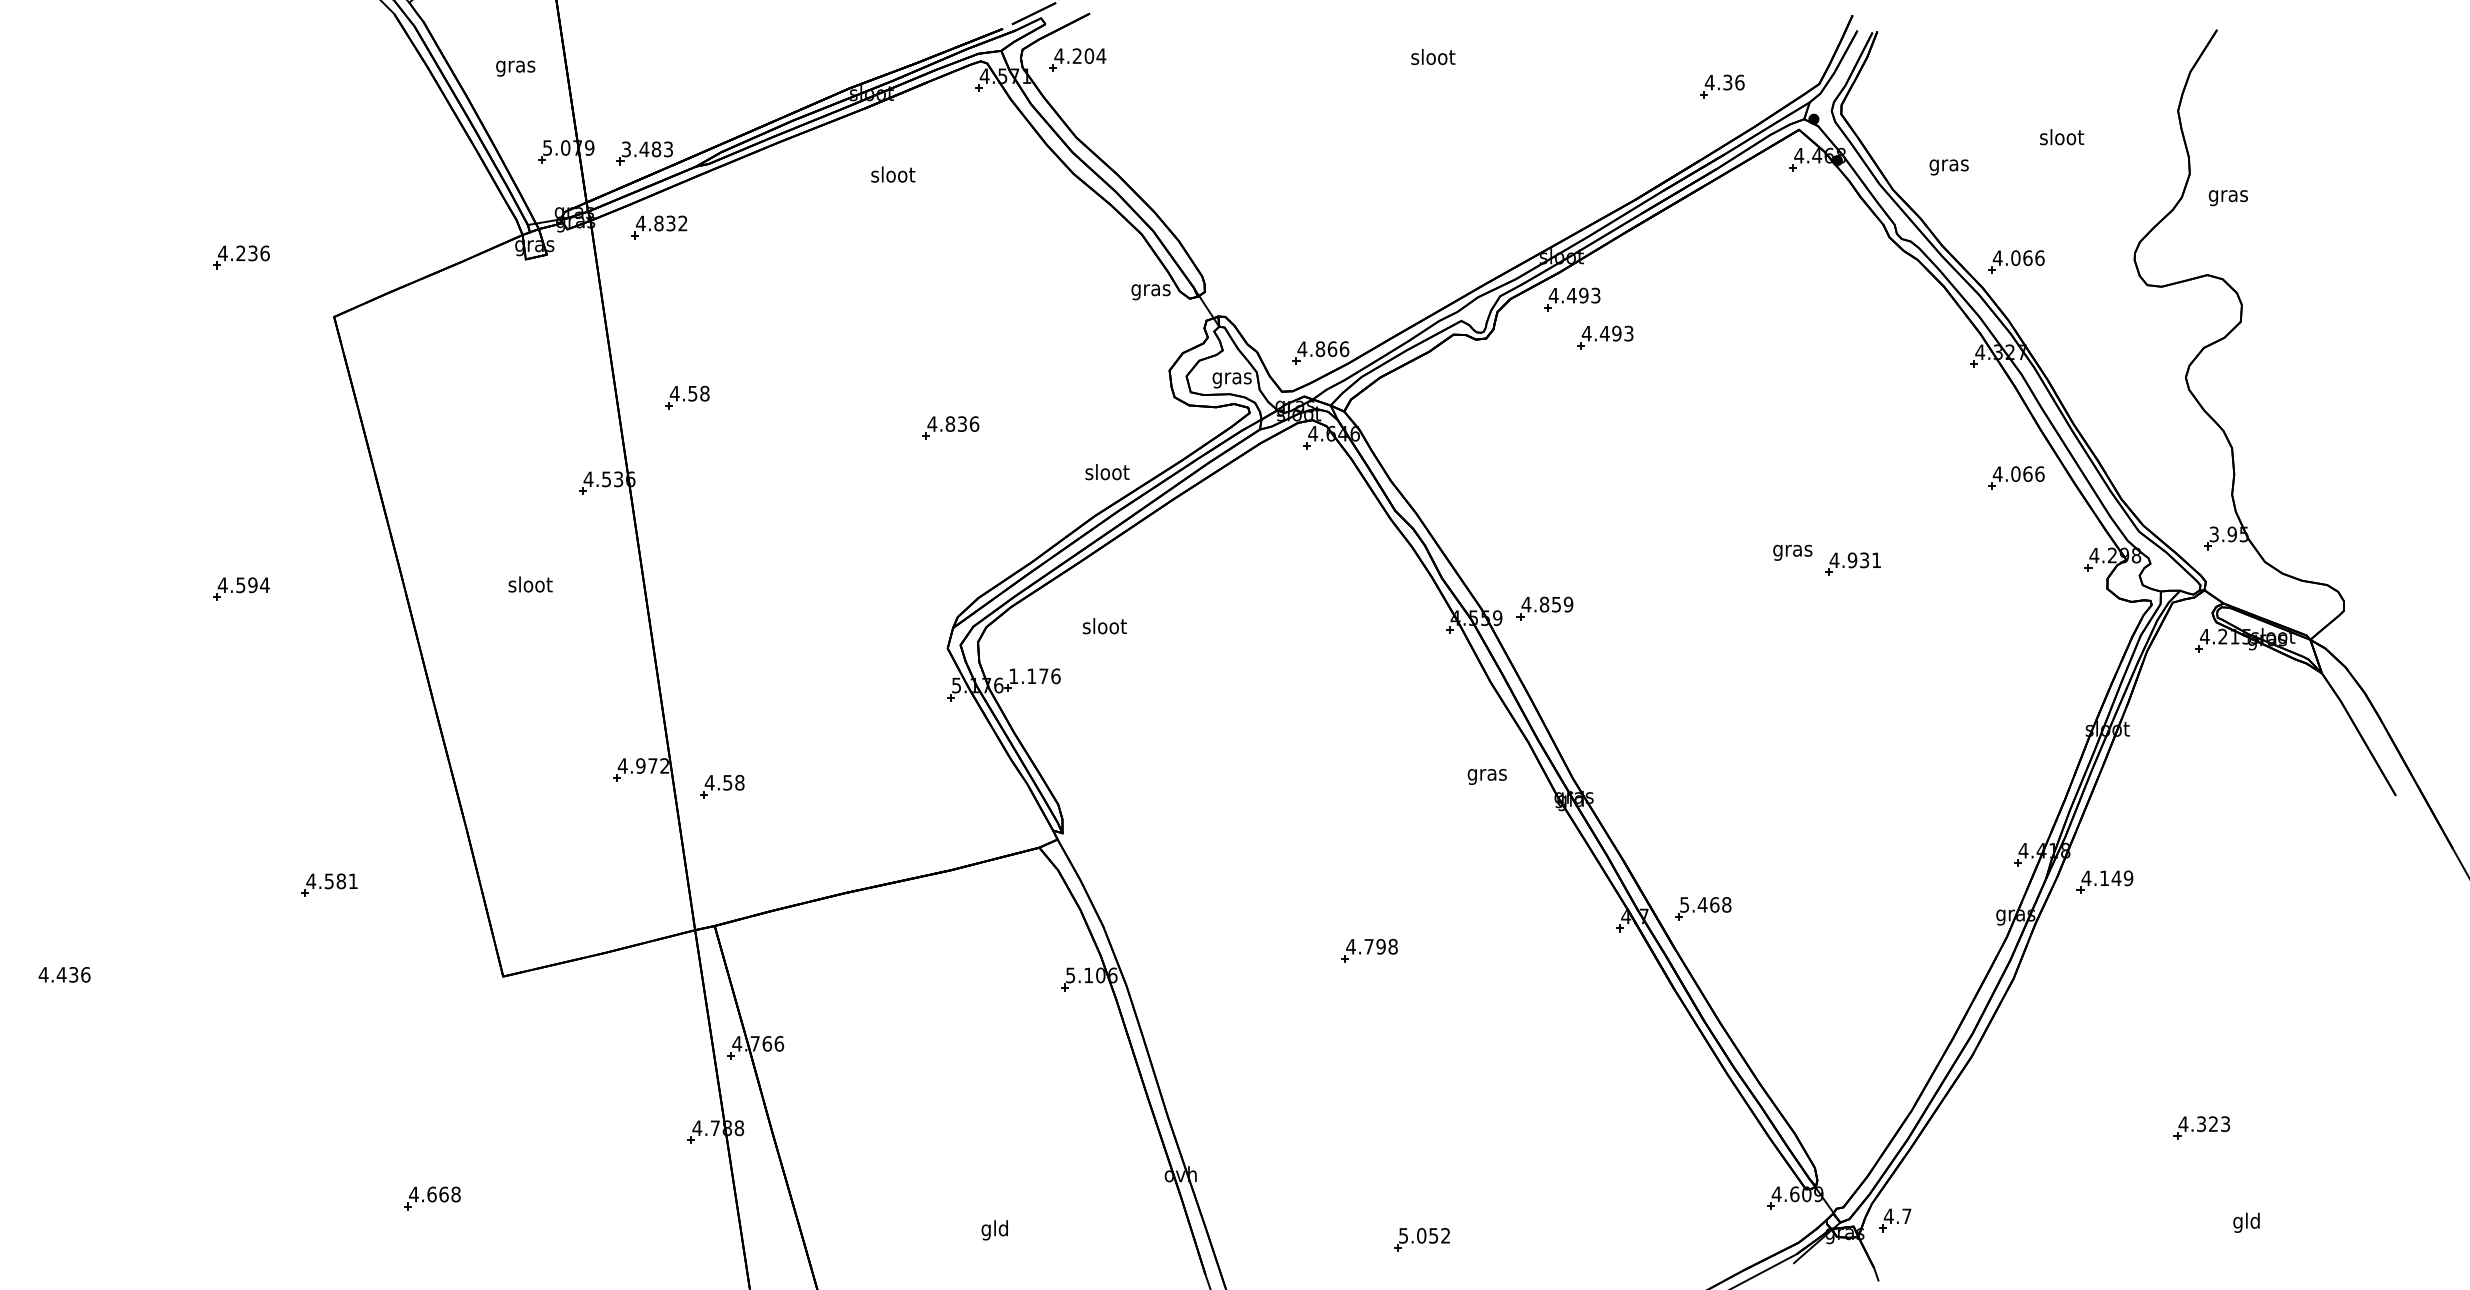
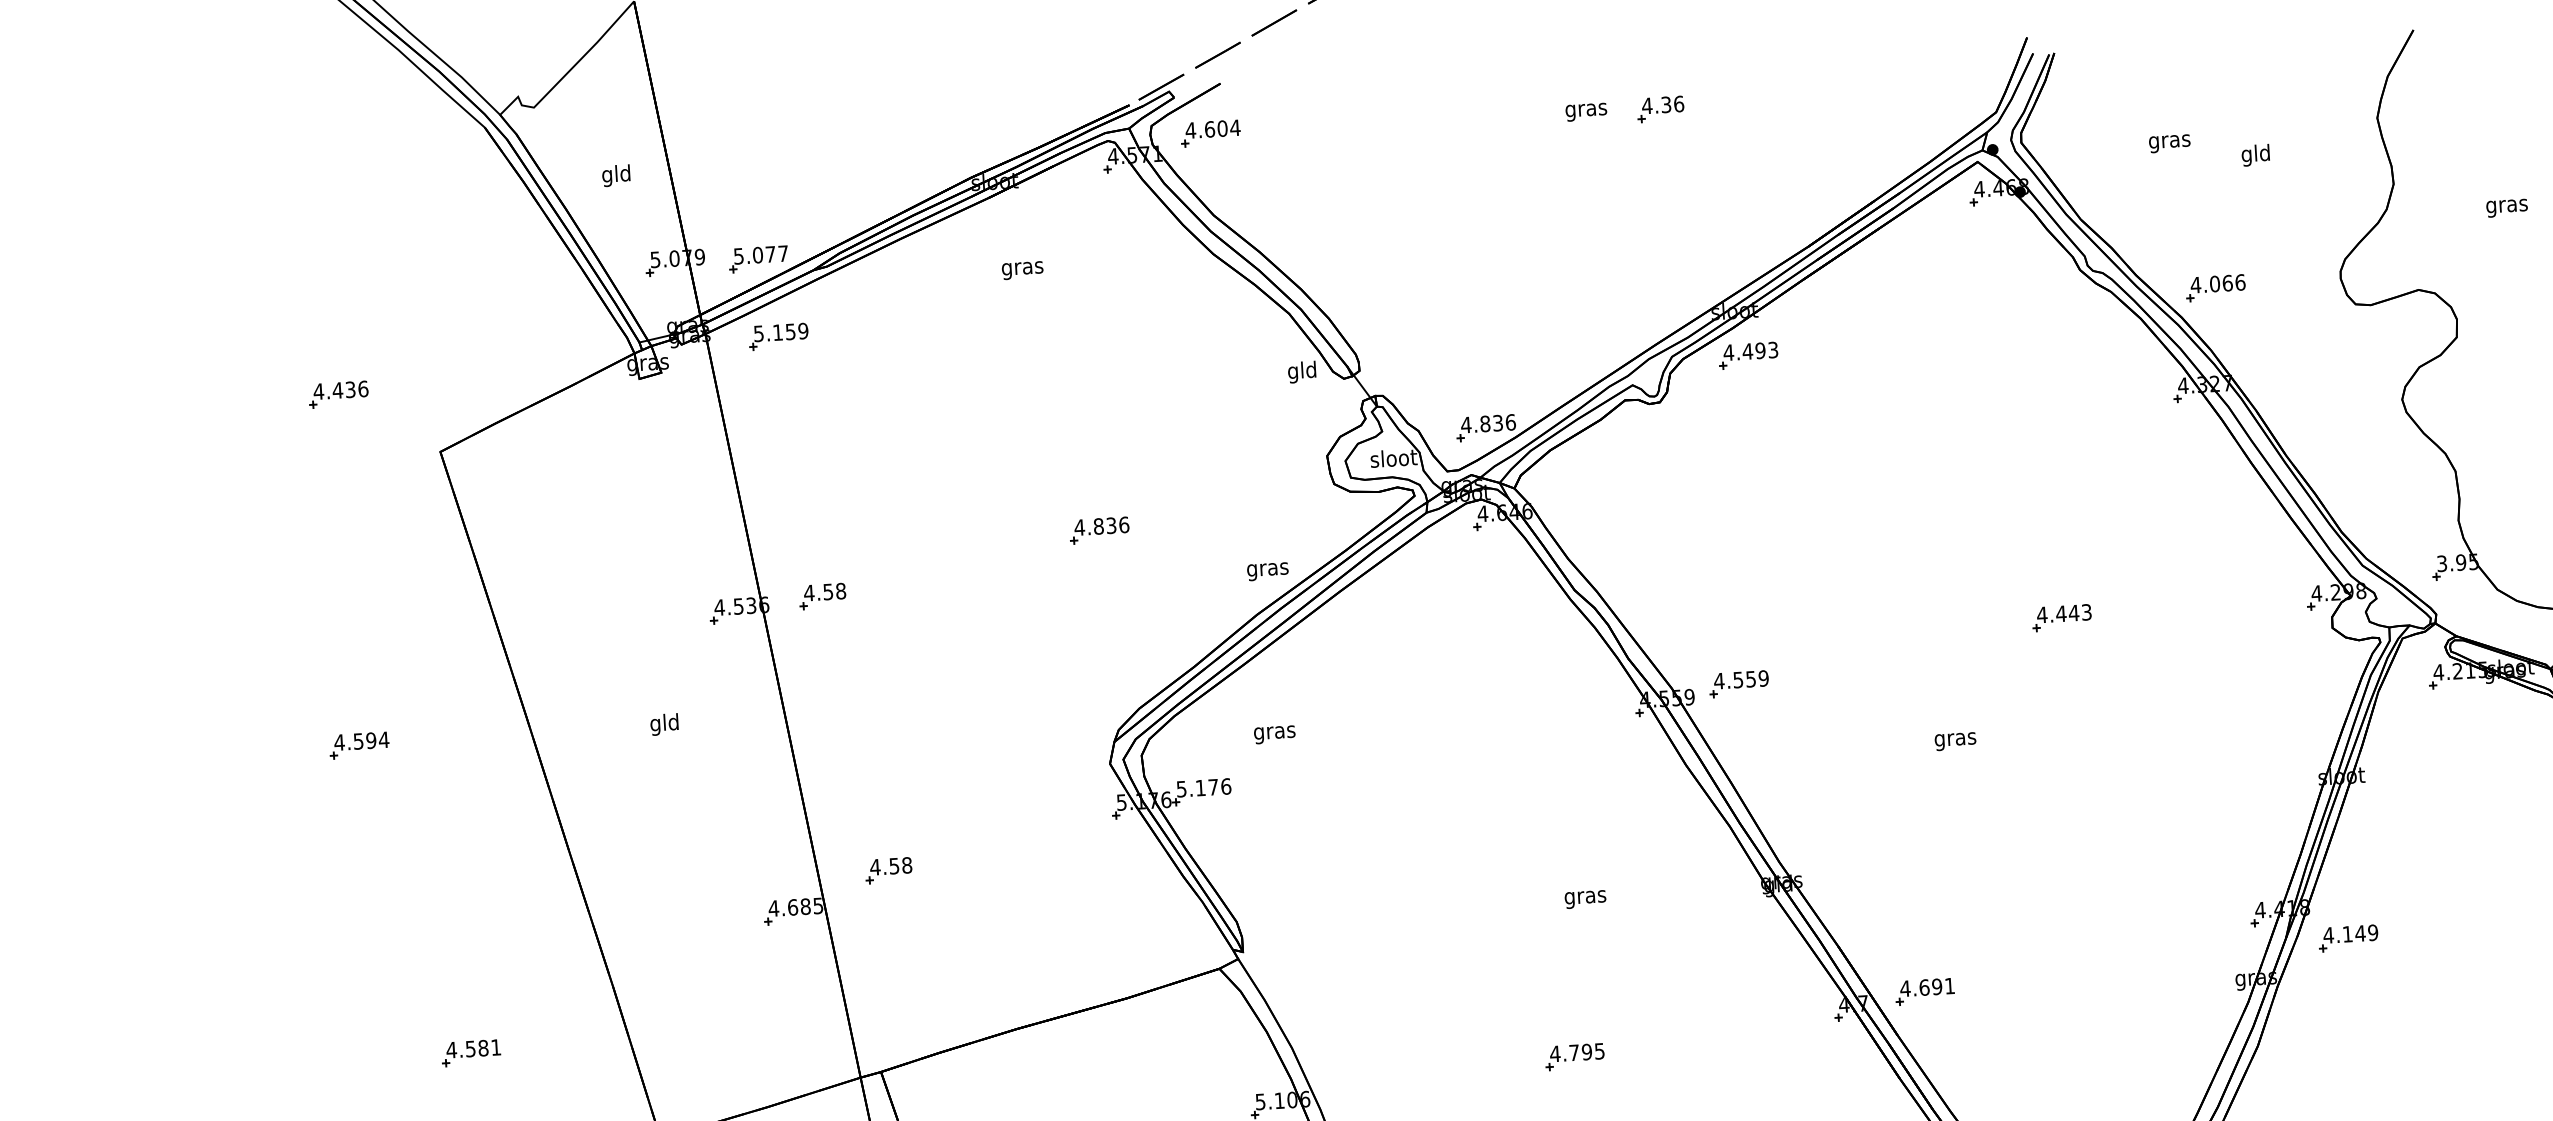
text: (1077, 56) -> (1210, 129), 4.204 -> 4.604
text: (1433, 58) -> (1586, 109), sloot -> gras
text: (515, 66) -> (616, 175), gras -> gld
part: (1722, 86) -> (1660, 109), moved
text: (2062, 139) -> (2256, 155), sloot -> gld
text: (647, 149) -> (761, 255), 3.483 -> 5.077
text: (1948, 167) -> (2169, 143), moved
text: (893, 176) -> (1023, 268), sloot -> gras
text: (2227, 198) -> (2506, 208), moved
text: (661, 223) -> (780, 332), 4.832 -> 5.159
text: (240, 252) -> (337, 389), 4.236 -> 4.436
text: (1150, 290) -> (1301, 372), gras -> gld
part: (1605, 337) -> (1786, 393), removed
text: (1332, 349) -> (1498, 423), 4.866 -> 4.836
text: (1232, 378) -> (1394, 460), gras -> sloot
part: (687, 397) -> (822, 596), moved
text: (1107, 474) -> (1268, 569), sloot -> gras
part: (2016, 477) -> (2229, 515), removed
text: (1792, 552) -> (1955, 741), moved
text: (1864, 560) -> (2073, 613), 4.931 -> 4.443
text: (530, 586) -> (664, 724), sloot -> gld
text: (1544, 604) -> (1738, 679), 4.859 -> 4.559
text: (1104, 628) -> (1274, 732), sloot -> gras
text: (1013, 676) -> (1181, 789), 1.176 -> 5.176
text: (652, 765) -> (805, 906), 4.972 -> 4.685
text: (1486, 776) -> (1584, 899), moved
part: (722, 786) -> (889, 870), moved
text: (1705, 904) -> (1927, 987), 5.468 -> 4.691
text: (1392, 946) -> (1599, 1051), 4.798 -> 4.795

